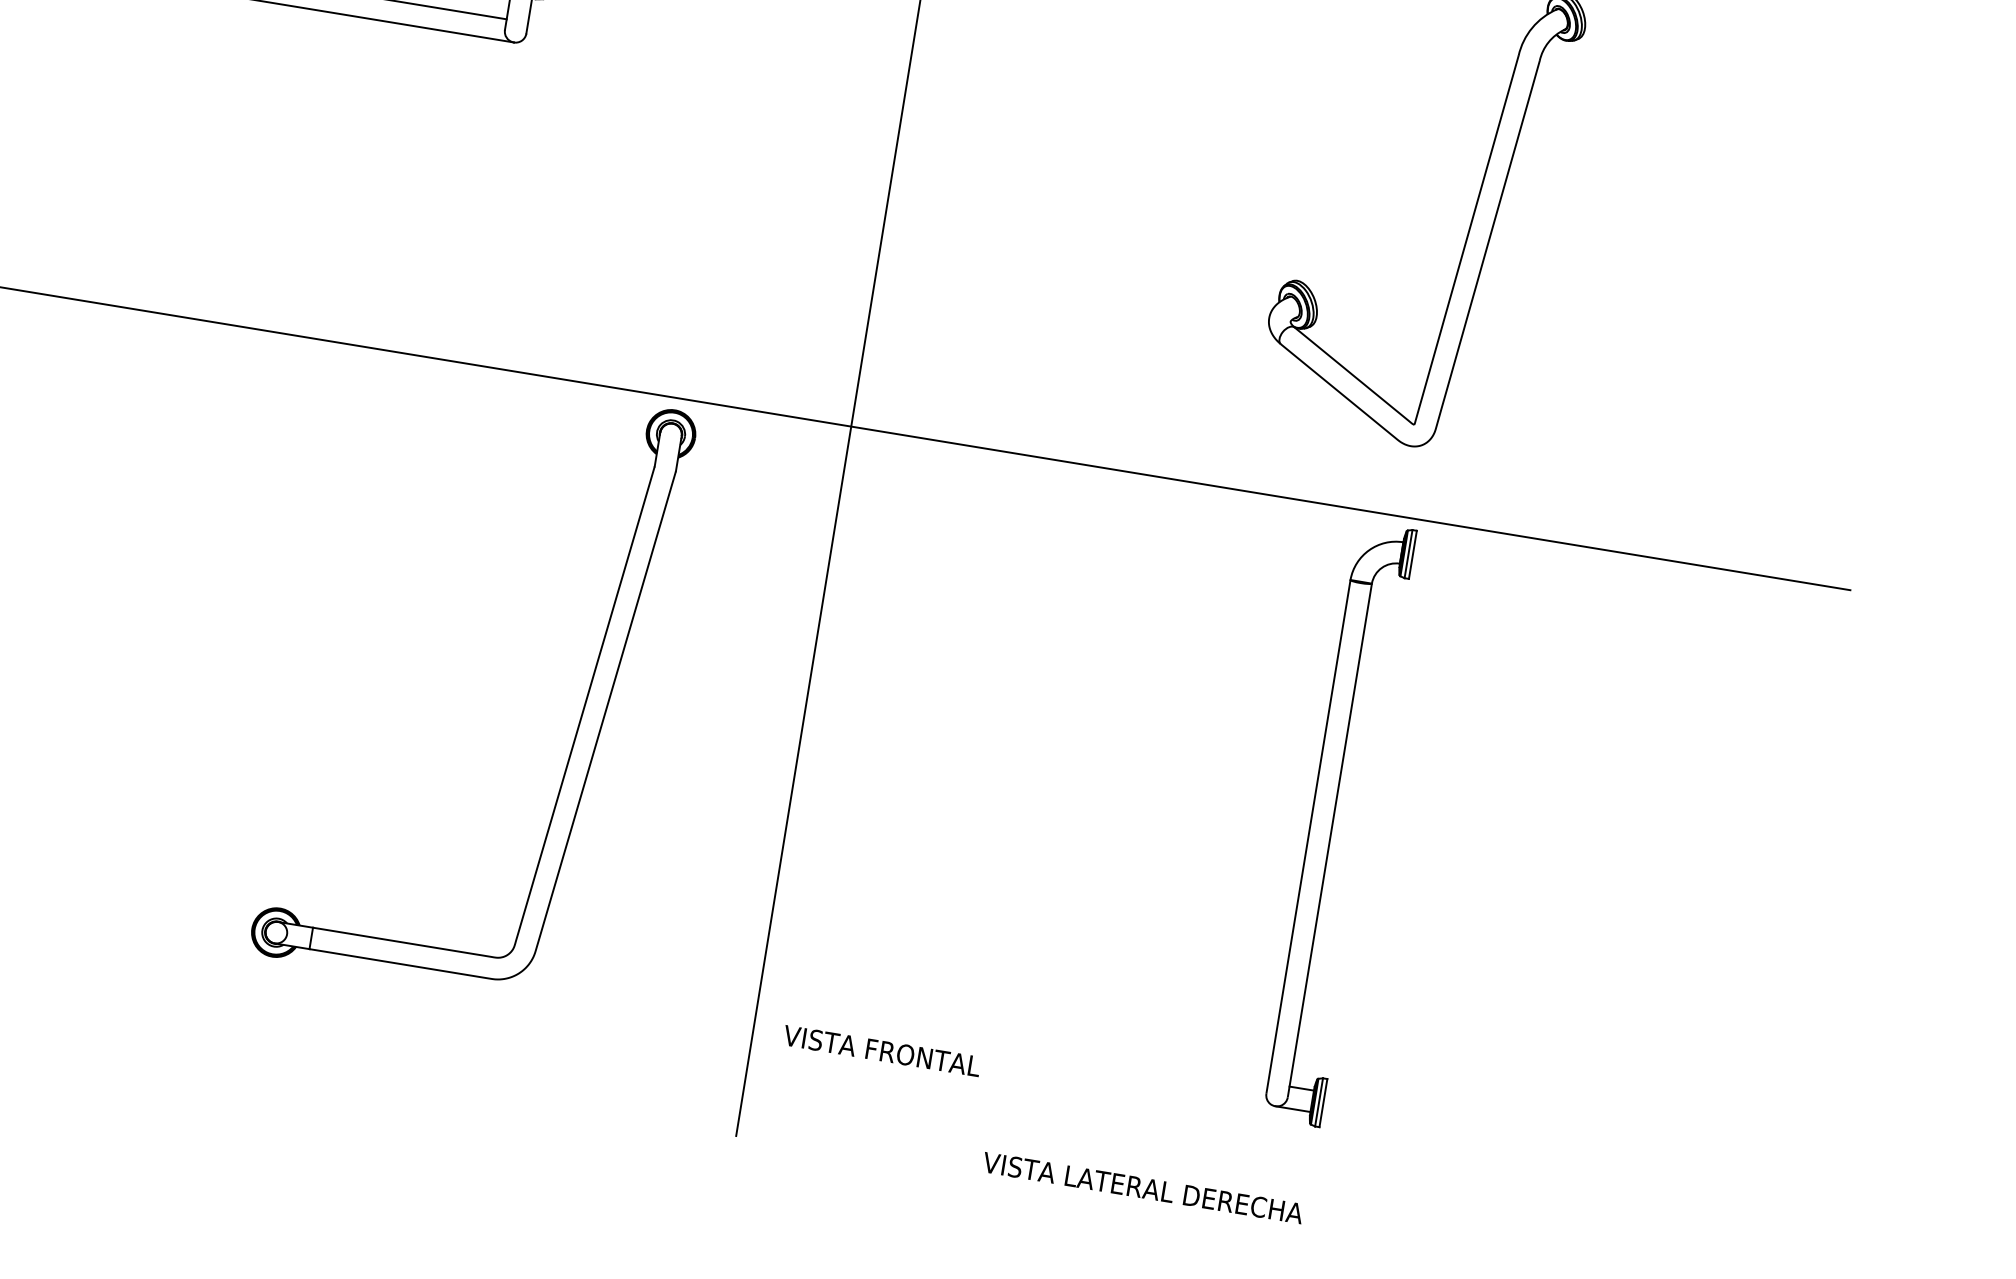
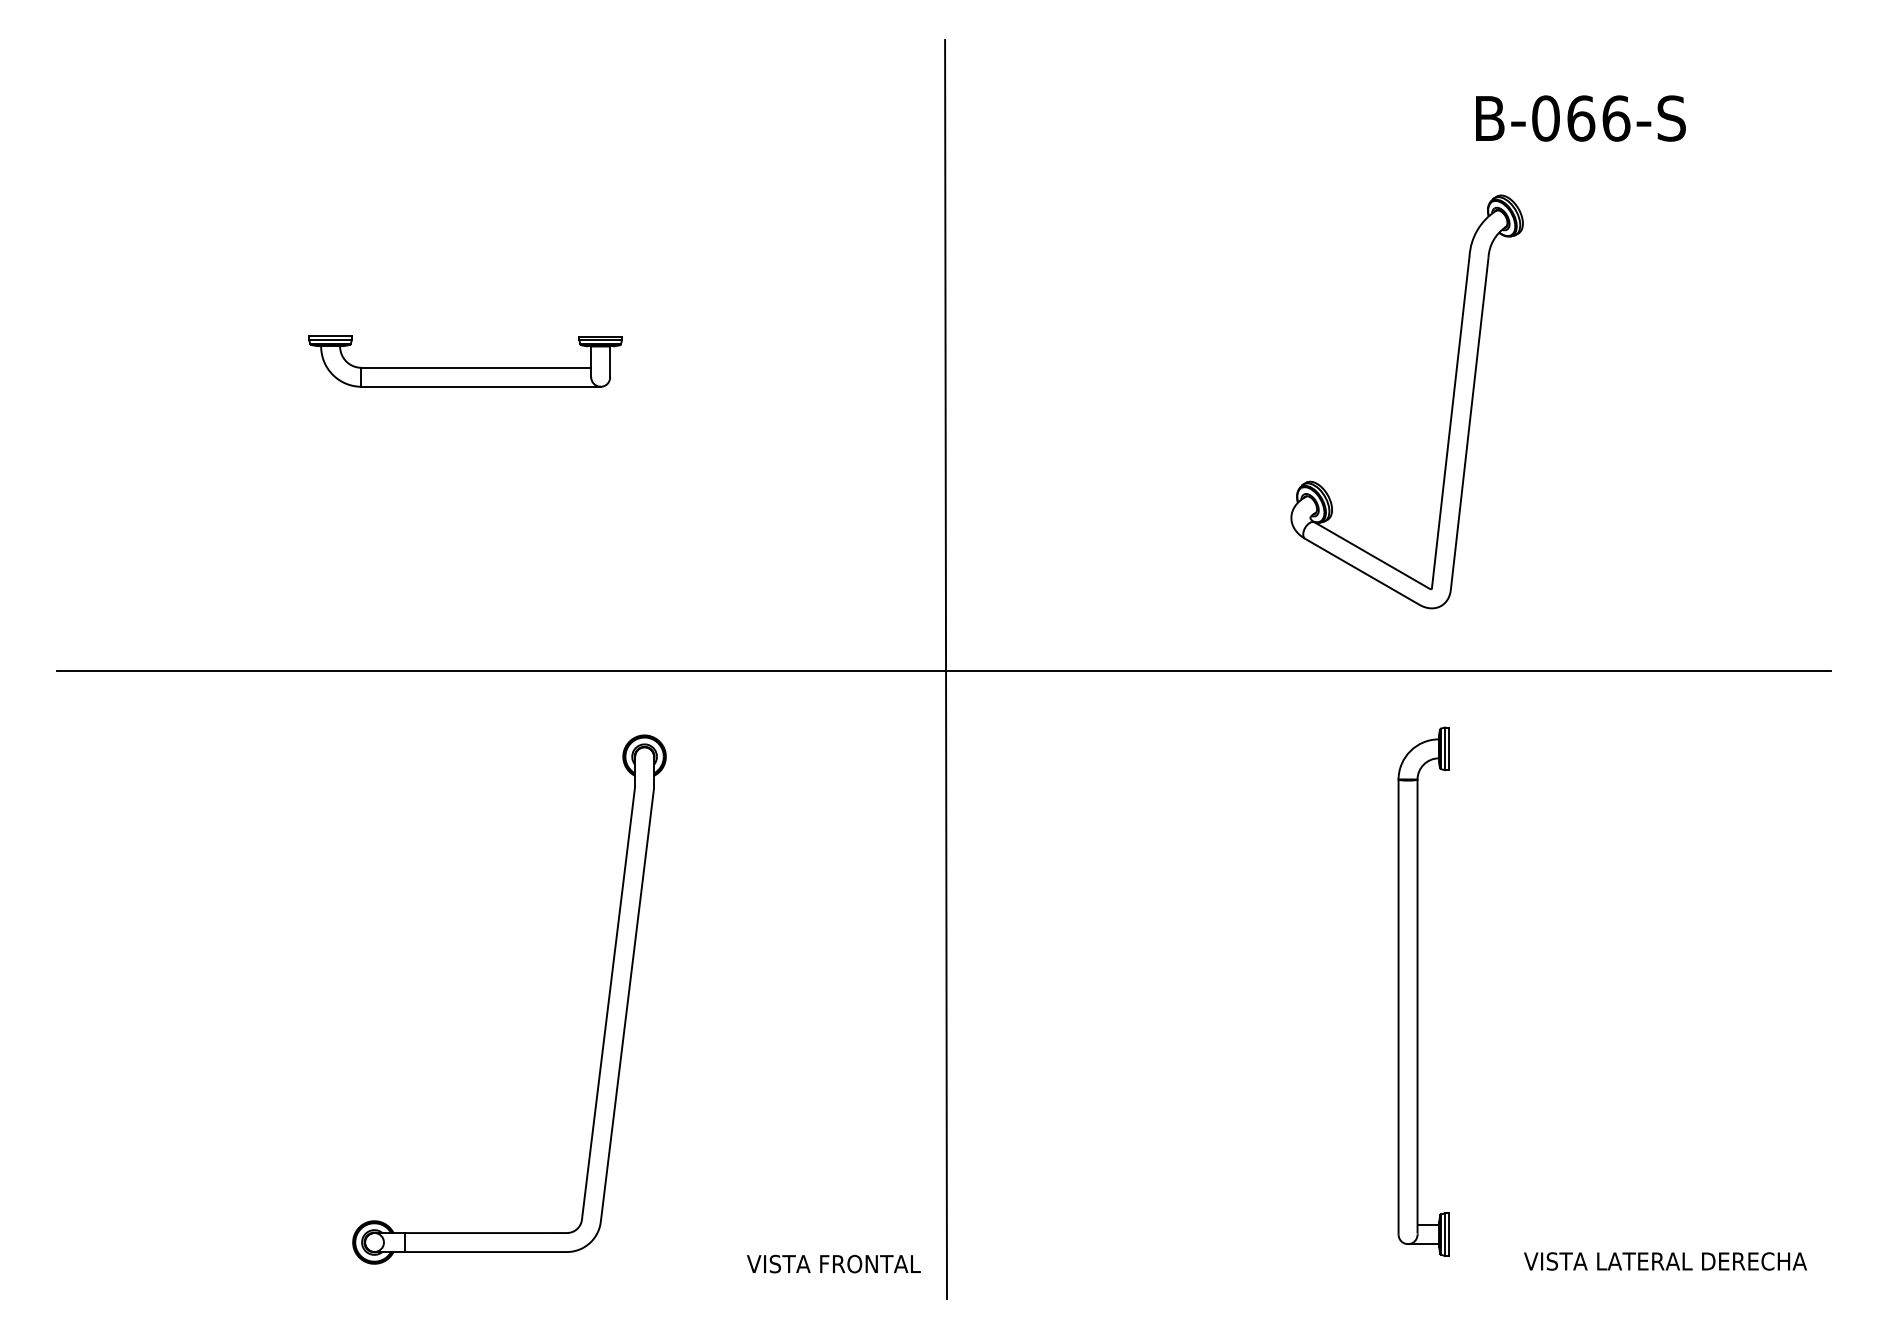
part: (581, 712) -> (606, 1009), moved
part: (1339, 823) -> (1423, 991), moved
text: (881, 1050) -> (833, 1263), moved
text: (1143, 1188) -> (1665, 1261), moved

